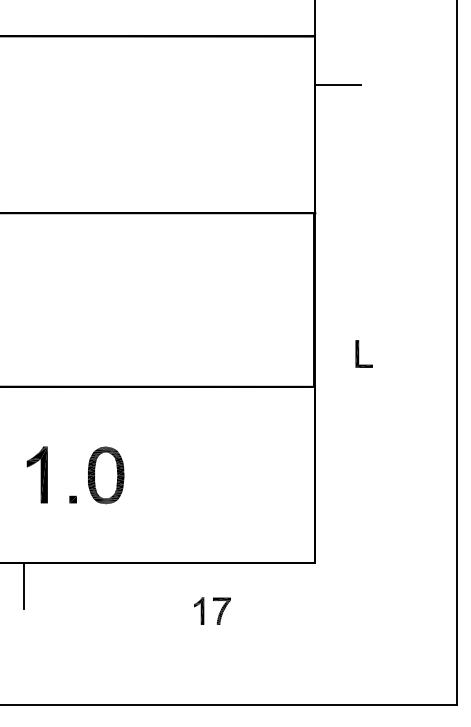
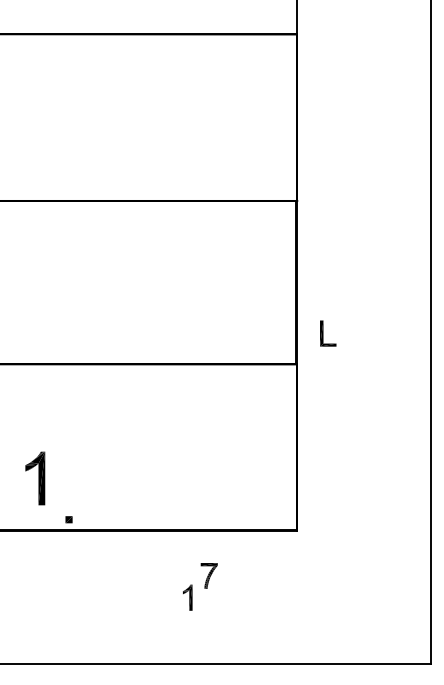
line: (337, 85) -> (318, 80), removed
part: (364, 353) -> (328, 333), moved
part: (37, 474) -> (35, 478), moved
part: (106, 474) -> (100, 447), removed
part: (72, 499) -> (68, 519), moved
line: (24, 586) -> (23, 552), removed
part: (198, 610) -> (187, 597), moved

